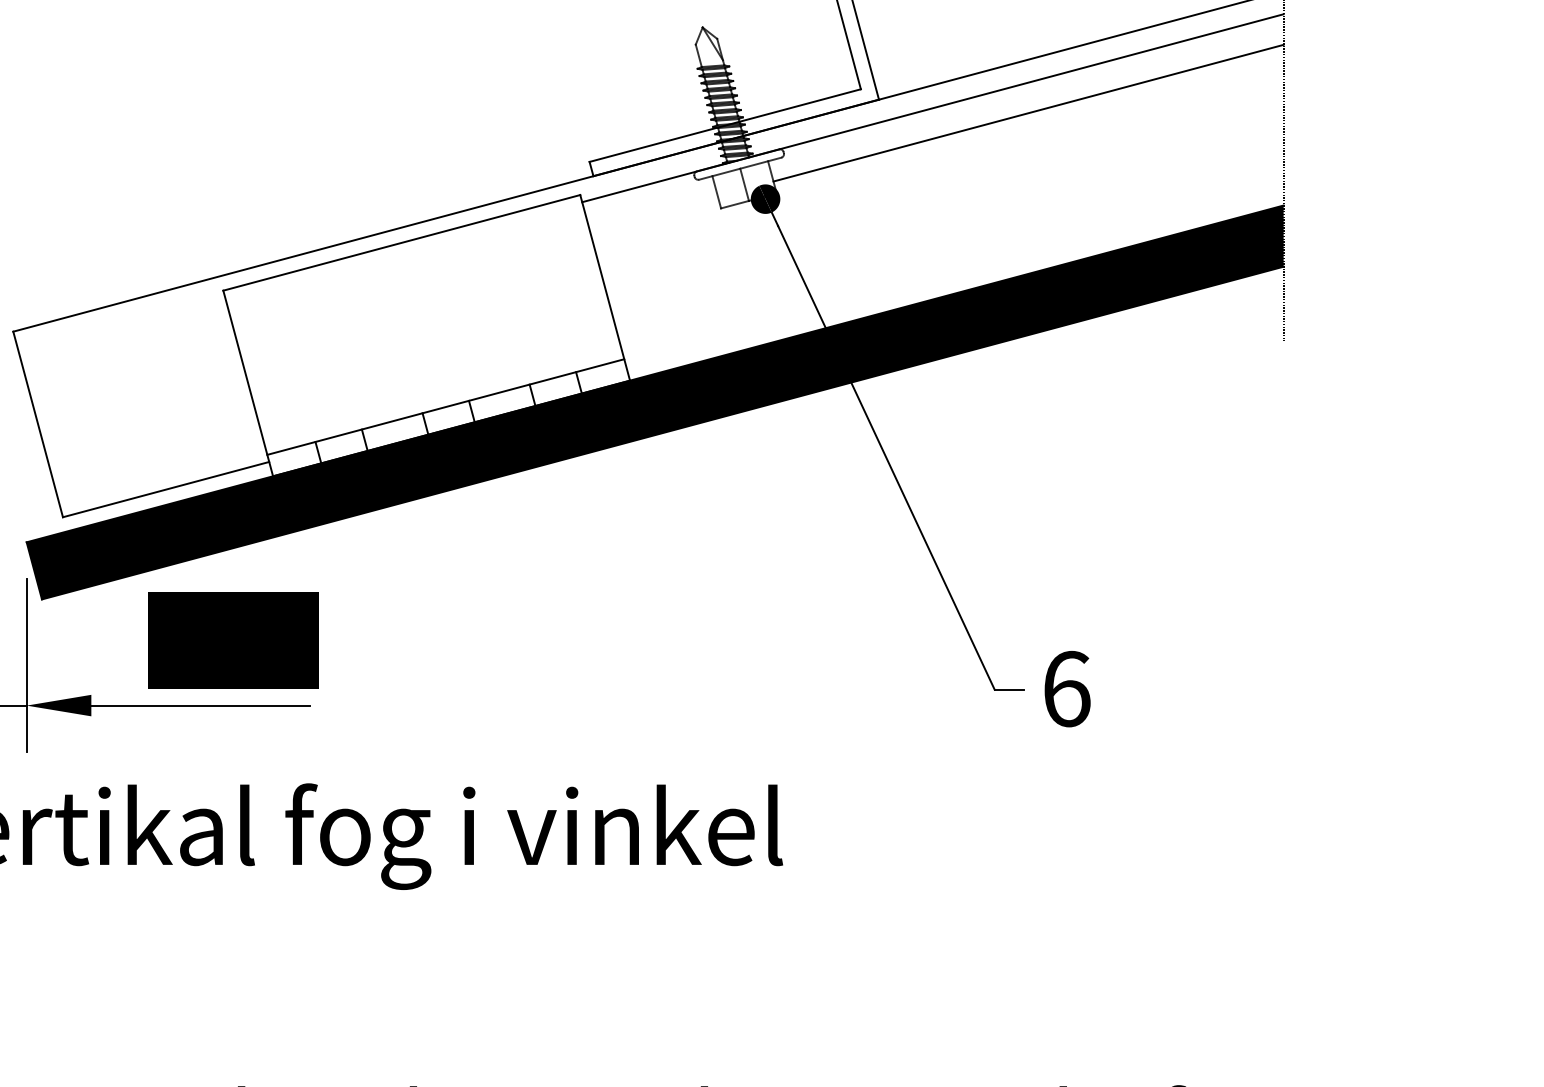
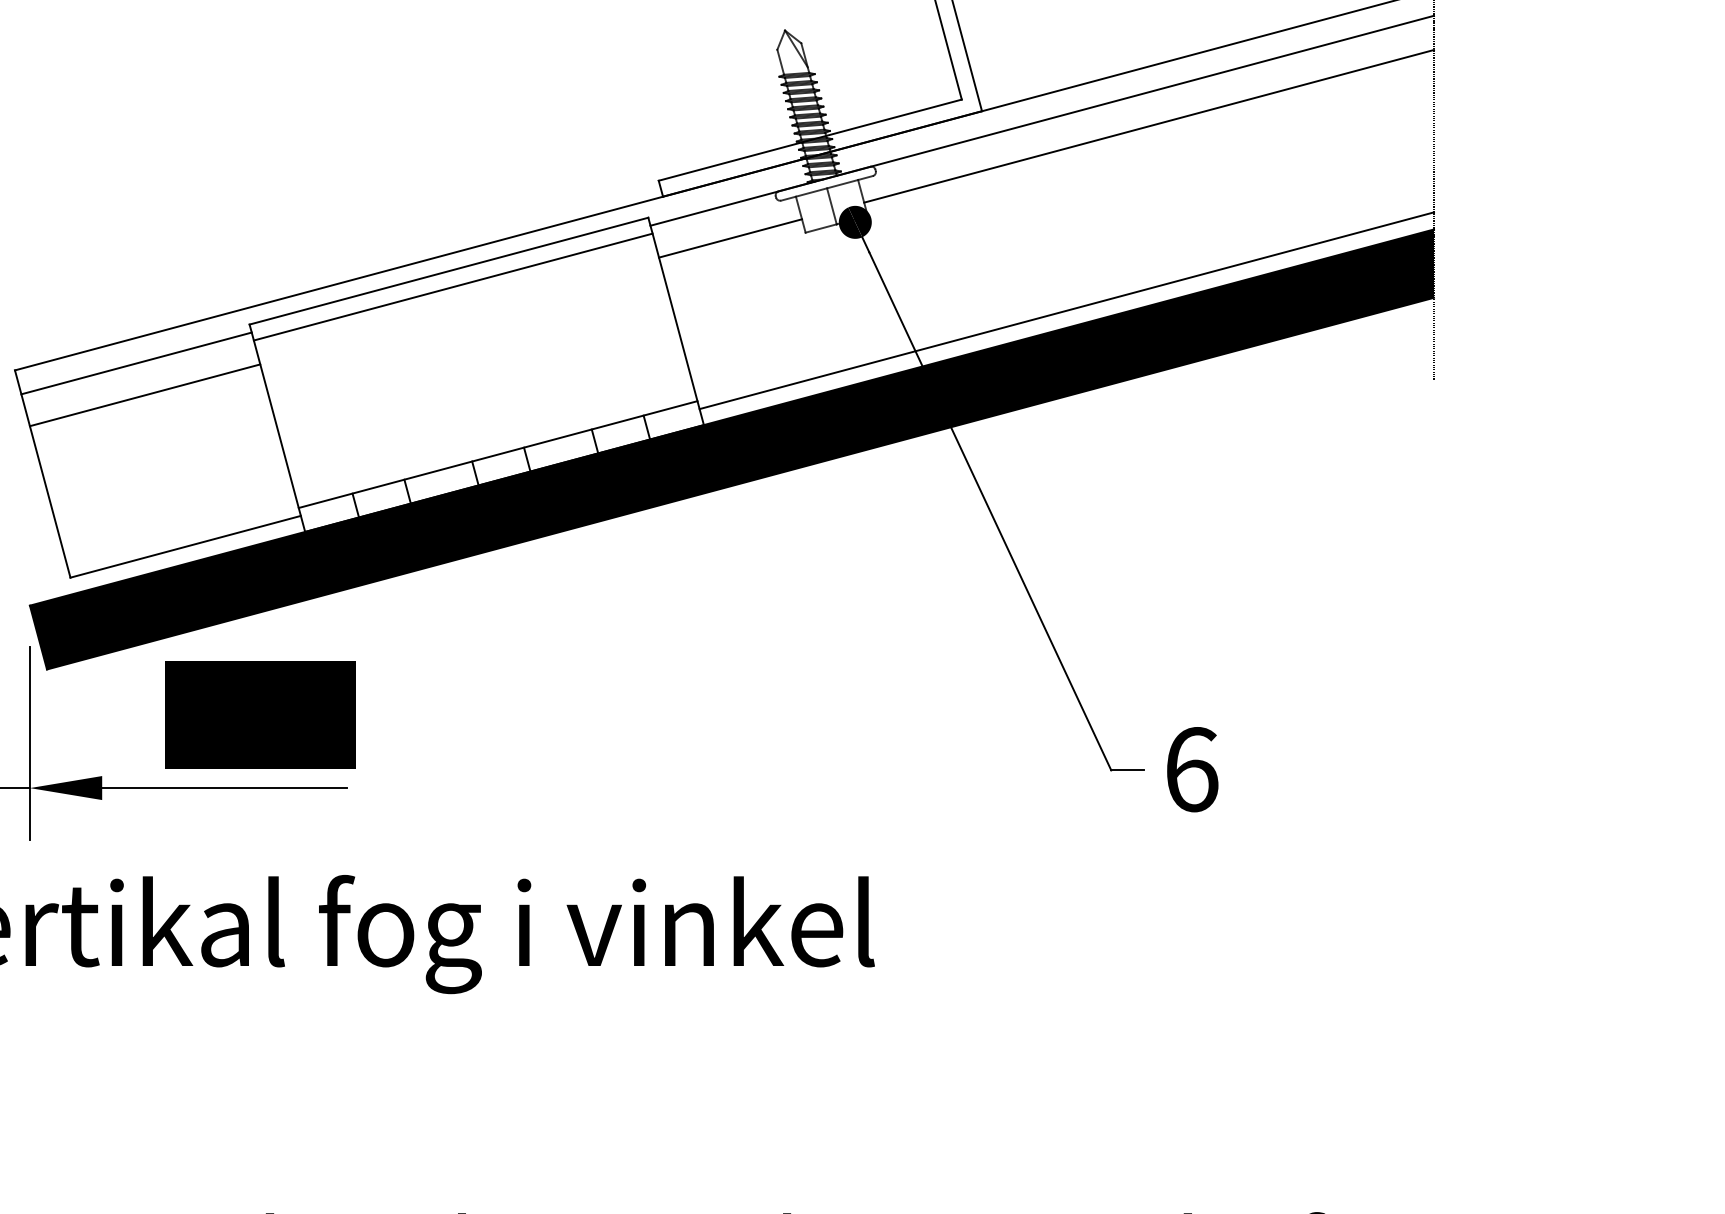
line: (653, 213) -> (730, 238), added
line: (404, 256) -> (452, 286), added
line: (954, 278) -> (1066, 310), added
line: (122, 325) -> (136, 363), added
line: (129, 354) -> (144, 395), added

